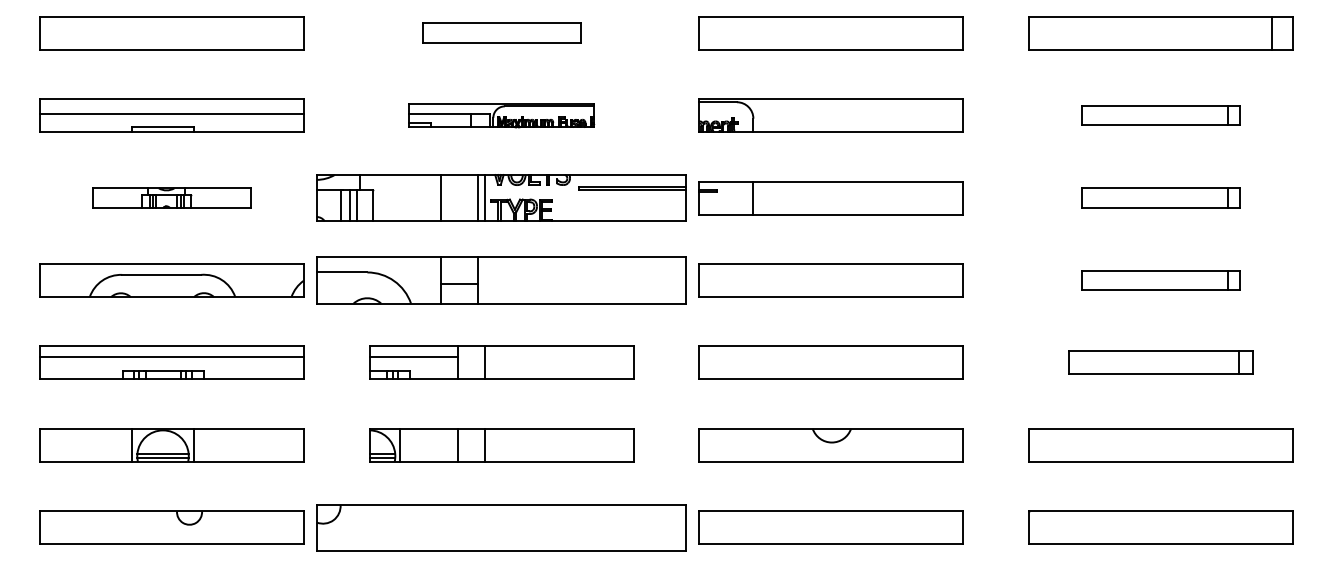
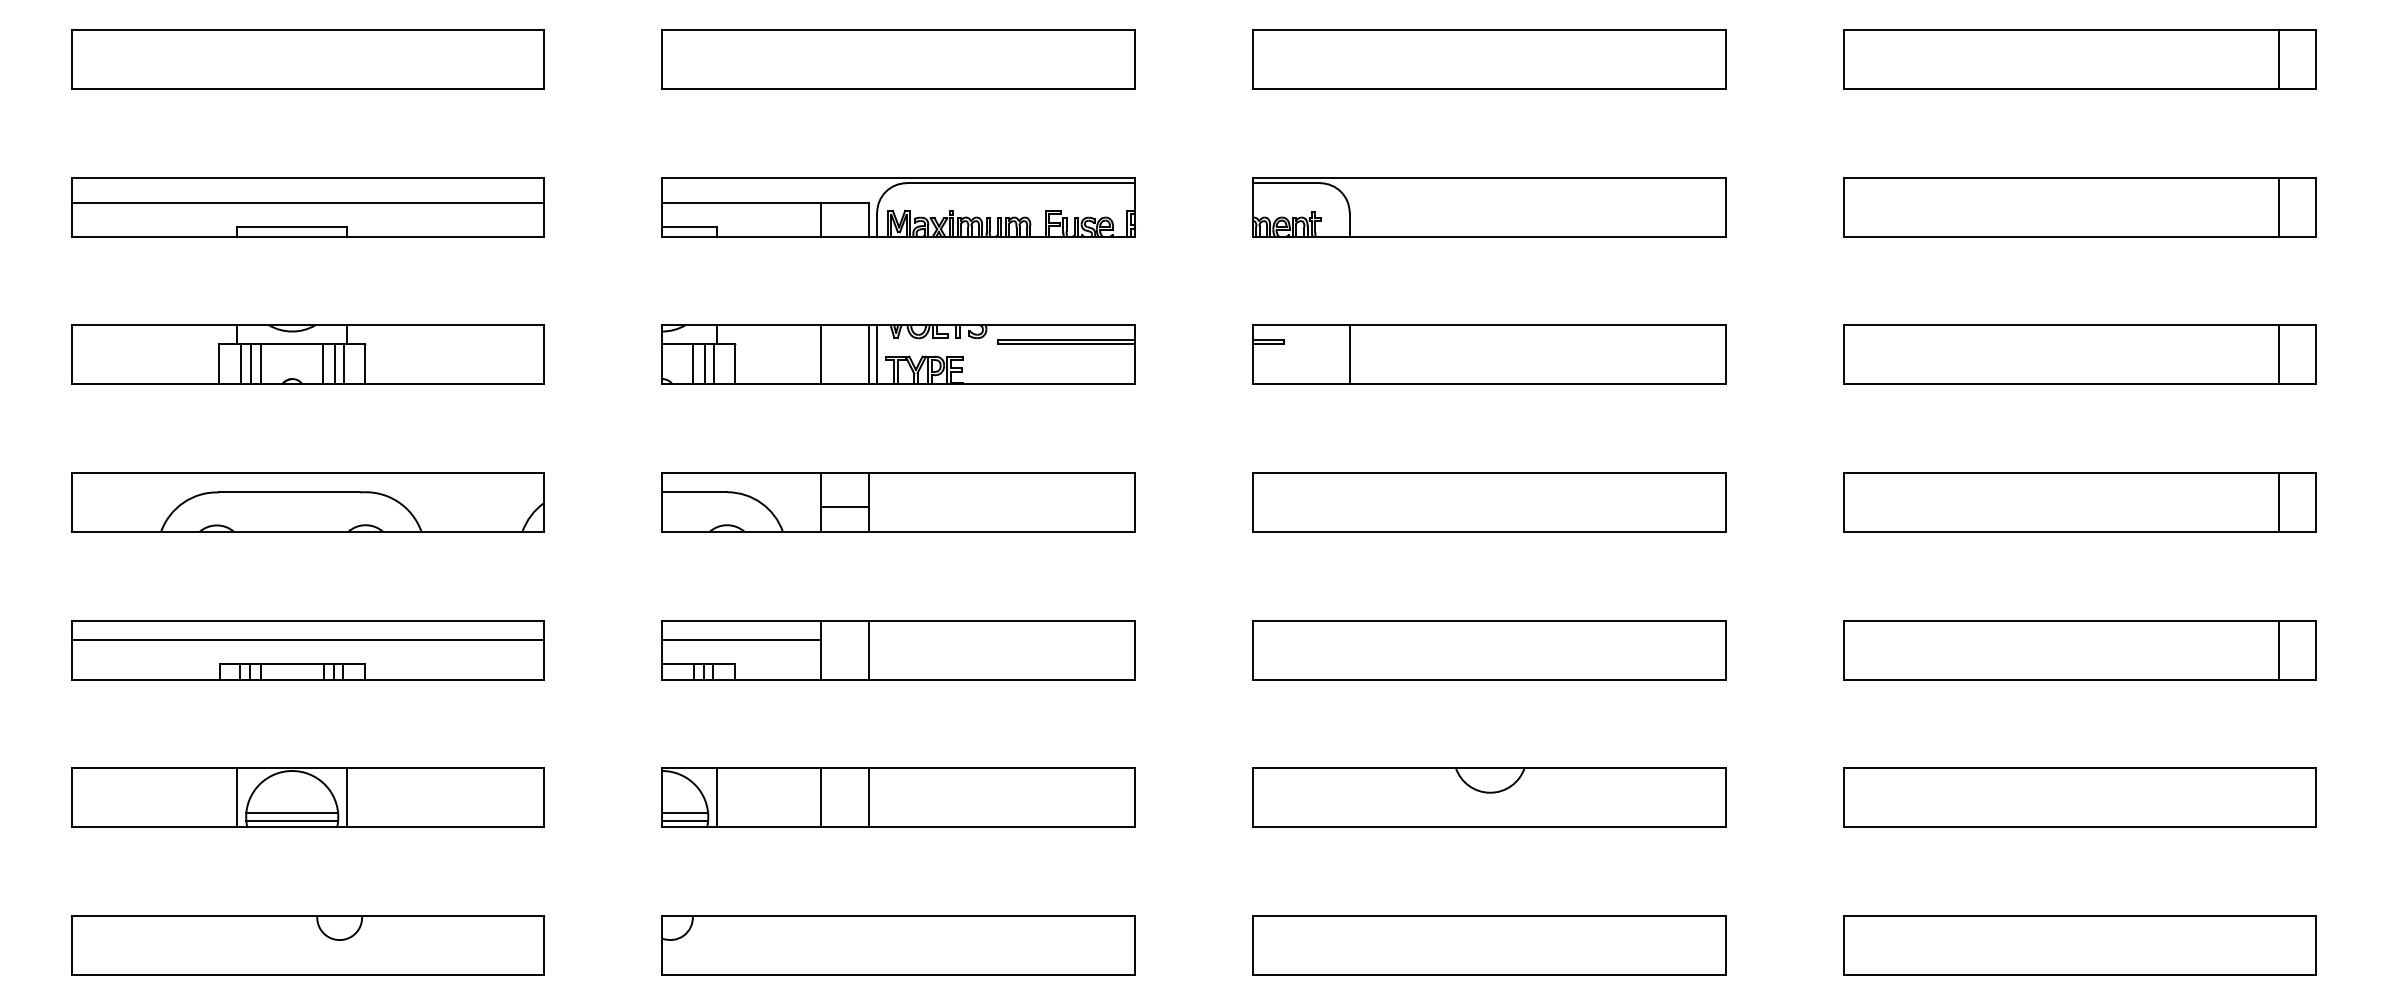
part: (501, 33) -> (898, 60), size x1.67
part: (501, 115) -> (898, 206), size x1.43
part: (1160, 115) -> (2078, 206), size x1.67
part: (501, 197) -> (898, 353), size x0.71
part: (171, 198) -> (307, 355), size x1.67
part: (1160, 198) -> (2078, 355), size x1.67
part: (501, 280) -> (898, 502), size x0.71
part: (1160, 280) -> (2078, 502), size x1.67
part: (1160, 362) -> (2078, 649), size x1.43
part: (501, 527) -> (898, 944), size x0.71

